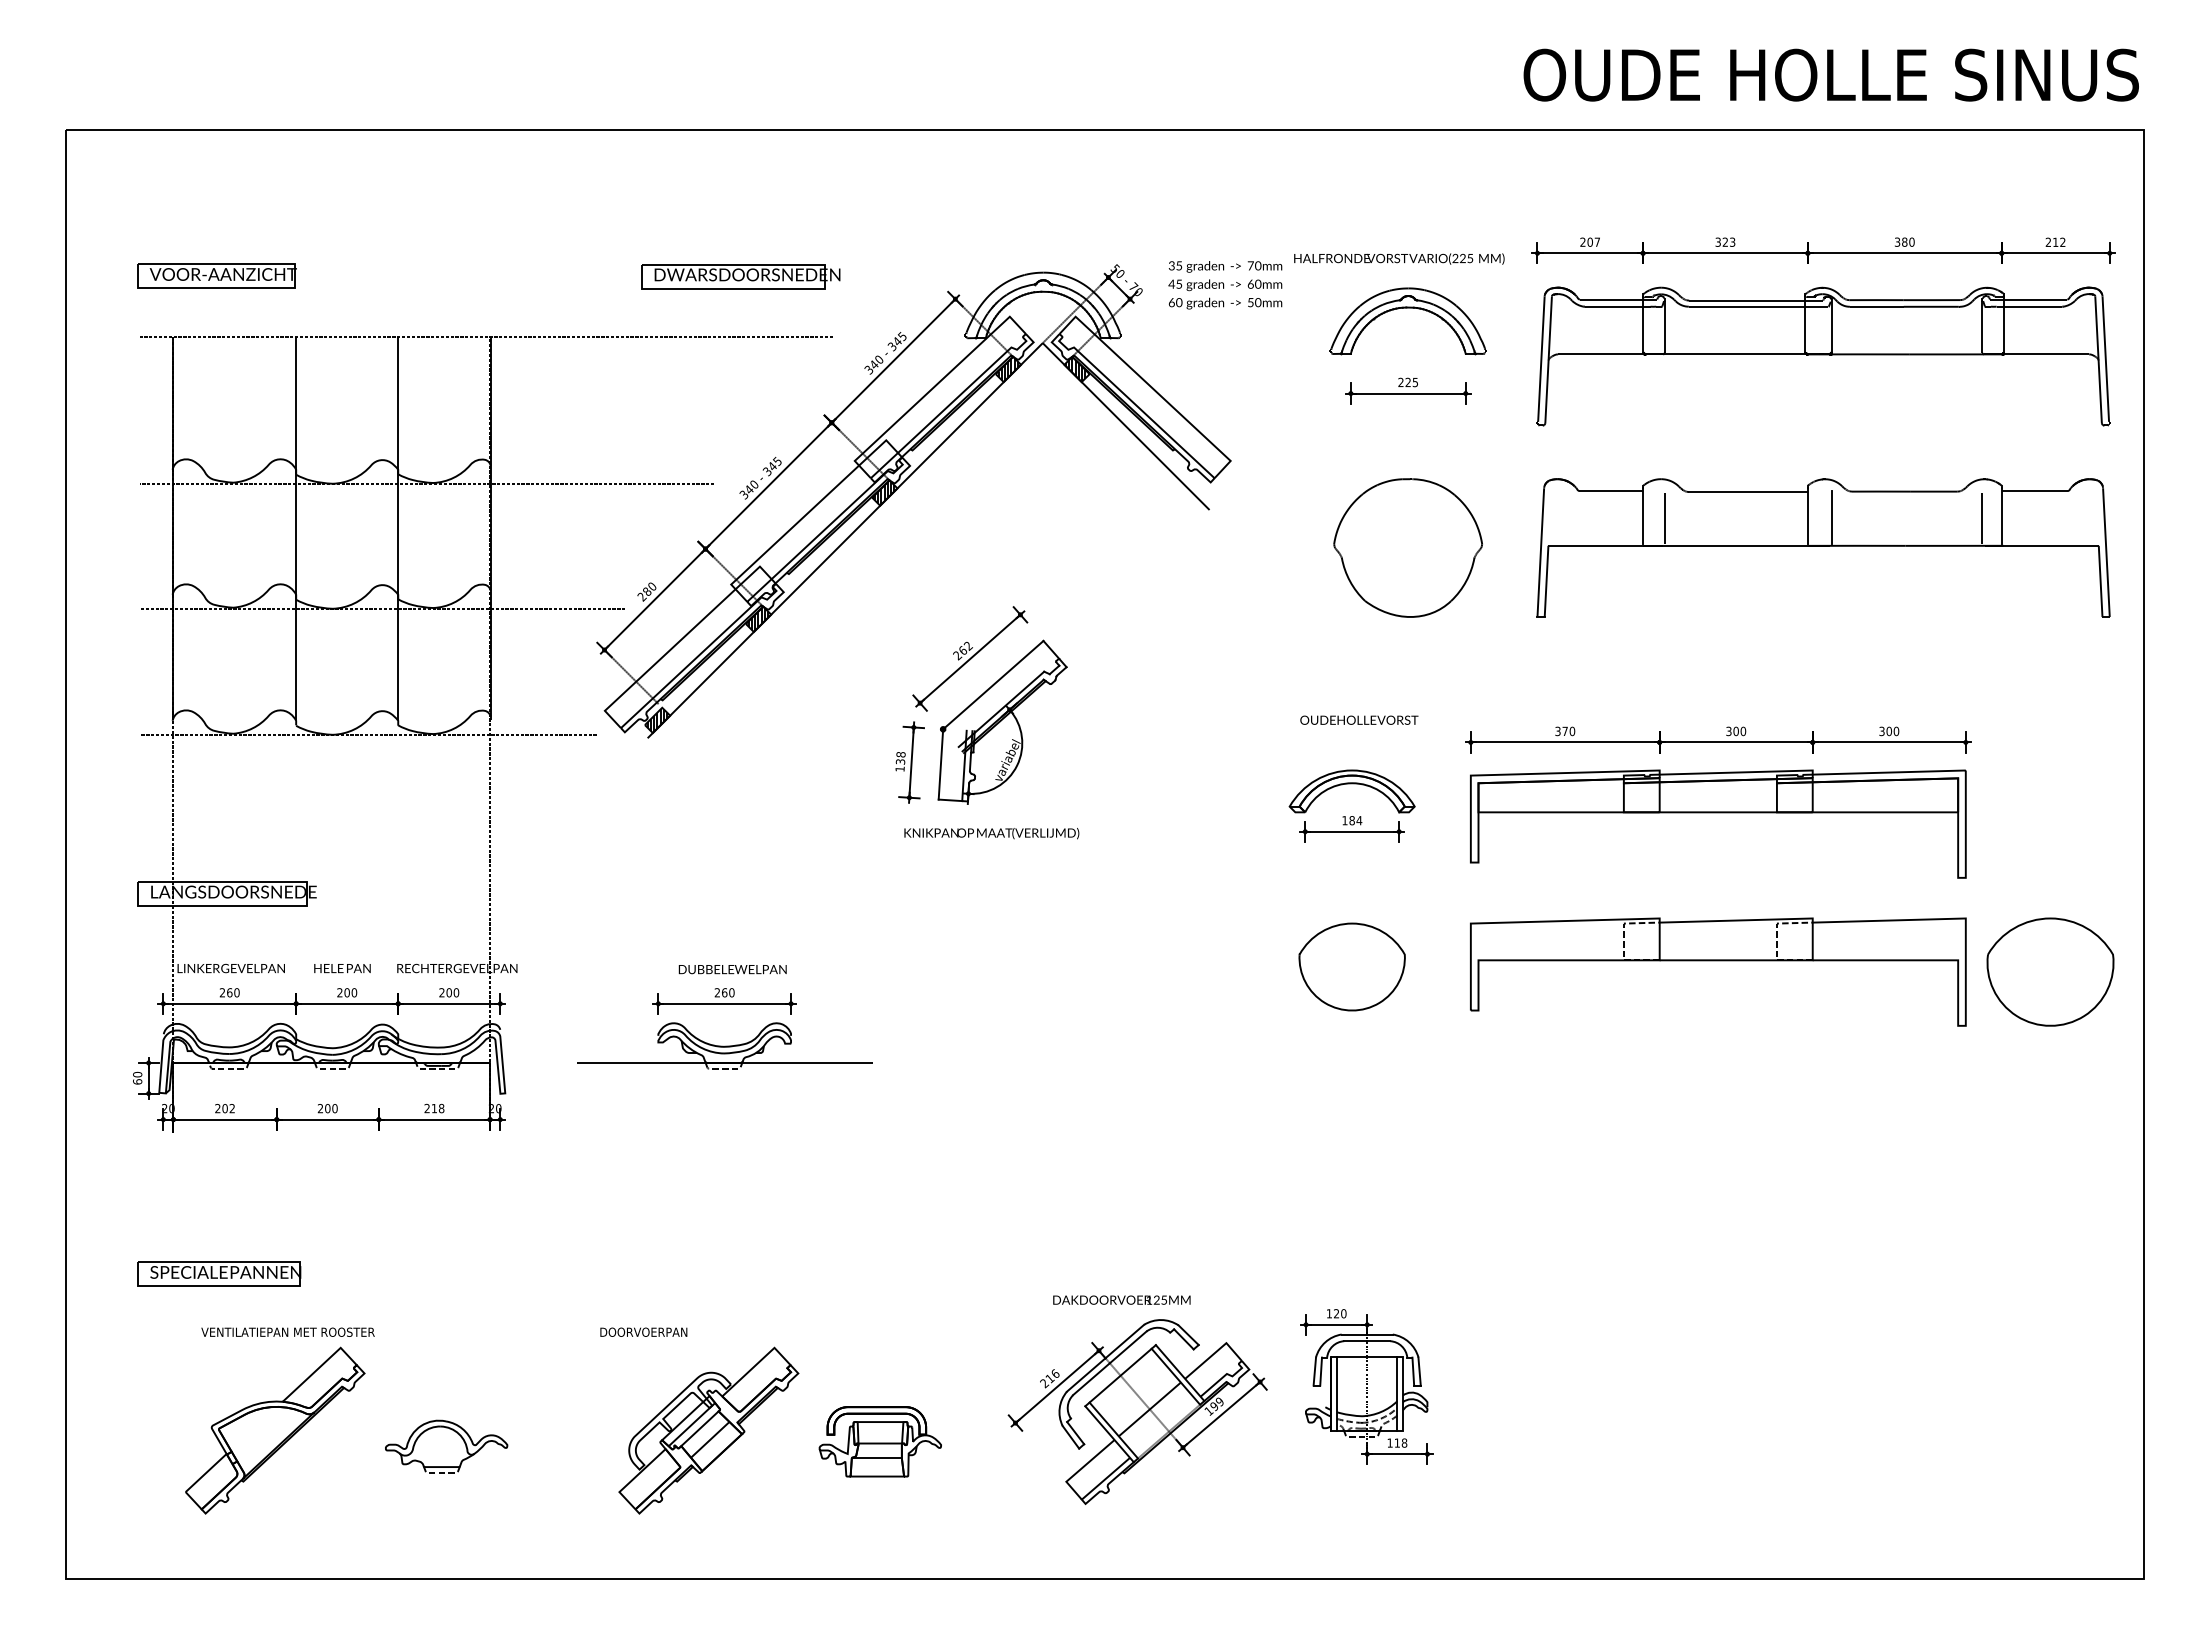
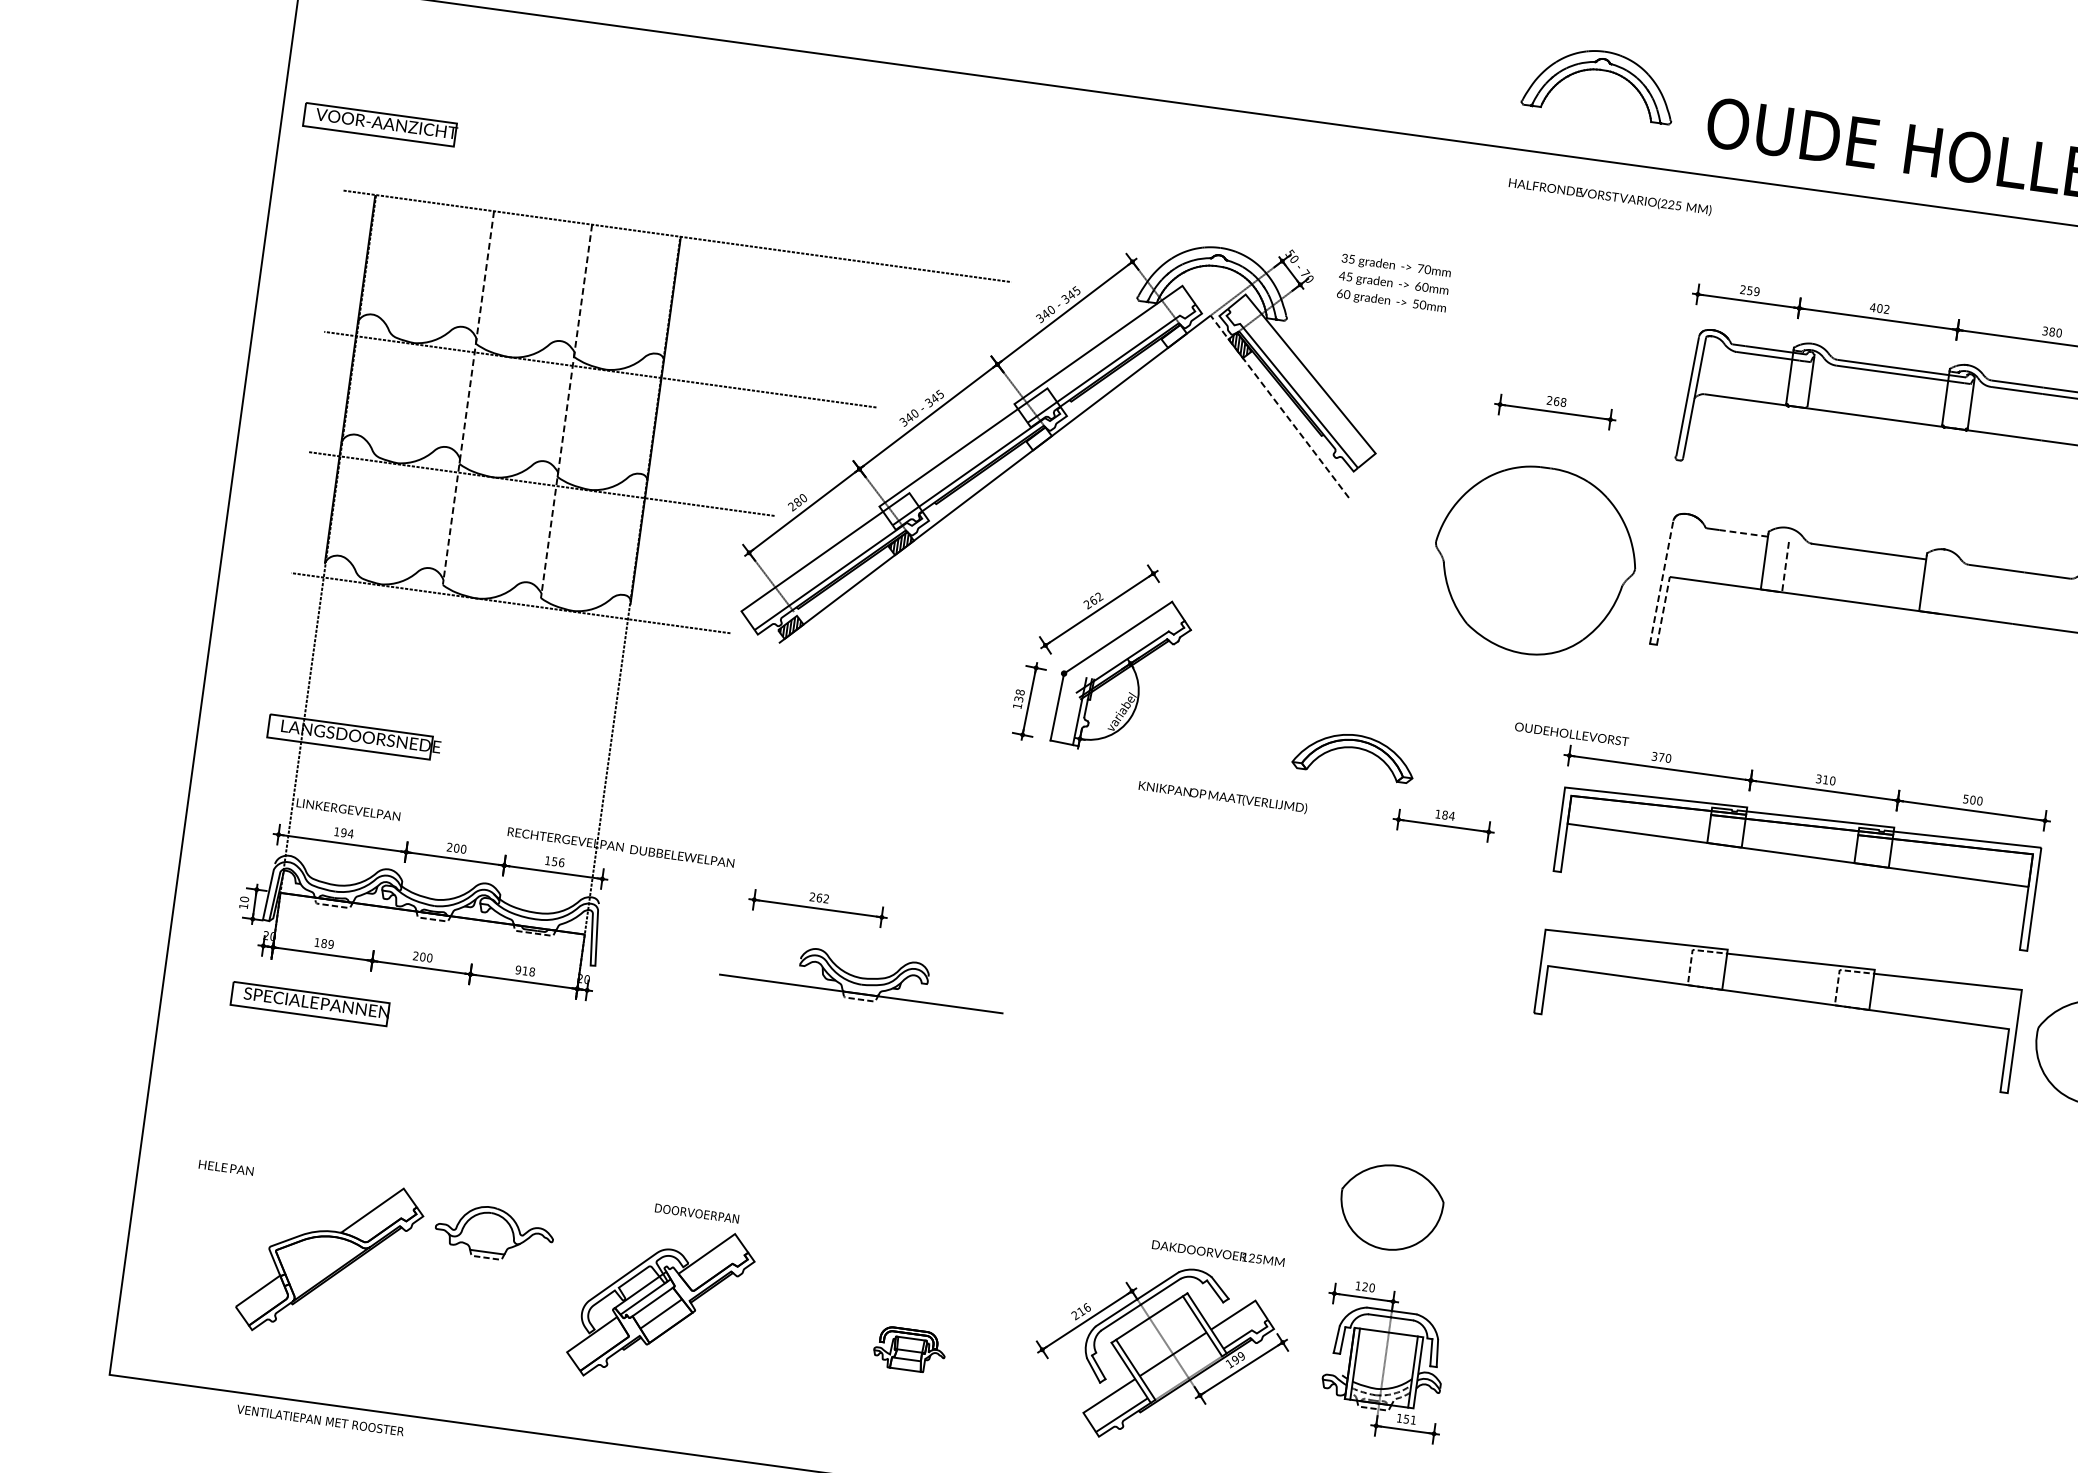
text: (1593, 241) -> (1753, 290), 207 -> 259
text: (1725, 241) -> (1880, 307), 323 -> 402
text: (1399, 258) -> (1610, 196), moved
part: (216, 275) -> (380, 123), moved
part: (740, 276) -> (928, 211), removed
part: (1407, 308) -> (1601, 70), moved
hatch: (1007, 369) -> (1173, 336), removed
text: (1411, 382) -> (1559, 401), 225 -> 268
line: (1126, 426) -> (1280, 406), solid -> dashed
line: (1617, 491) -> (1743, 533), solid -> dashed
hatch: (884, 493) -> (1038, 439), removed
line: (1831, 517) -> (1945, 586), removed
line: (1665, 518) -> (1785, 566), solid -> dashed
line: (296, 528) -> (469, 395), solid -> dashed
line: (398, 528) -> (567, 408), solid -> dashed
part: (1407, 547) -> (1534, 559), size x1.4
line: (1540, 552) -> (1661, 582), solid -> dashed
line: (1546, 581) -> (1663, 610), solid -> dashed
text: (1359, 719) -> (1572, 733), moved
text: (1881, 730) -> (1965, 798), 300 -> 500
text: (1735, 731) -> (1825, 779), 300 -> 310
part: (1351, 784) -> (1354, 748), moved
text: (991, 833) -> (1222, 797), moved
part: (1351, 966) -> (1390, 1207), moved
text: (342, 968) -> (226, 1167), moved
text: (732, 969) -> (682, 856), moved
text: (229, 992) -> (343, 832), 260 -> 194
text: (449, 992) -> (555, 861), 200 -> 156
text: (731, 992) -> (826, 898), 260 -> 262
part: (724, 1045) -> (863, 977), moved
text: (137, 1081) -> (243, 905), 60 -> 10
text: (225, 1108) -> (324, 943), 202 -> 189
text: (426, 1108) -> (517, 969), 218 -> 918
part: (219, 1273) -> (310, 1003), moved
text: (1121, 1299) -> (1218, 1252), moved
text: (287, 1331) -> (320, 1419), moved
part: (708, 1430) -> (660, 1304), moved
part: (879, 1441) -> (909, 1349), size x0.6
text: (1400, 1442) -> (1409, 1419), 118 -> 151
part: (446, 1446) -> (494, 1233), moved

